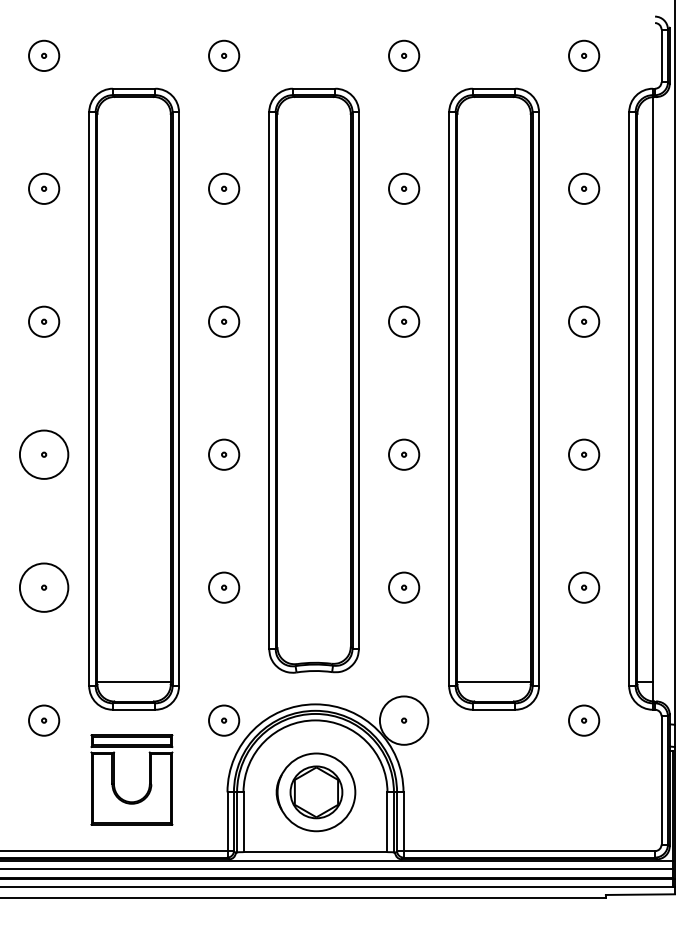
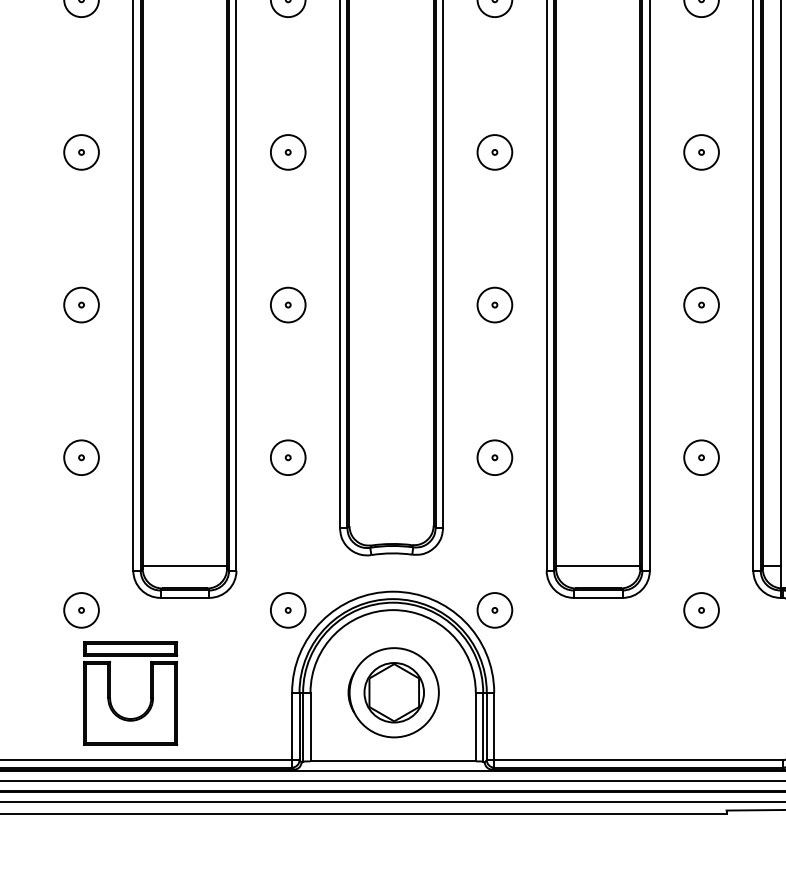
circle: (44, 454) -> (81, 304), size x0.62
circle: (44, 587) -> (81, 457), size x0.62
circle: (404, 720) -> (495, 610), size x0.62
part: (114, 779) -> (110, 692), moved

